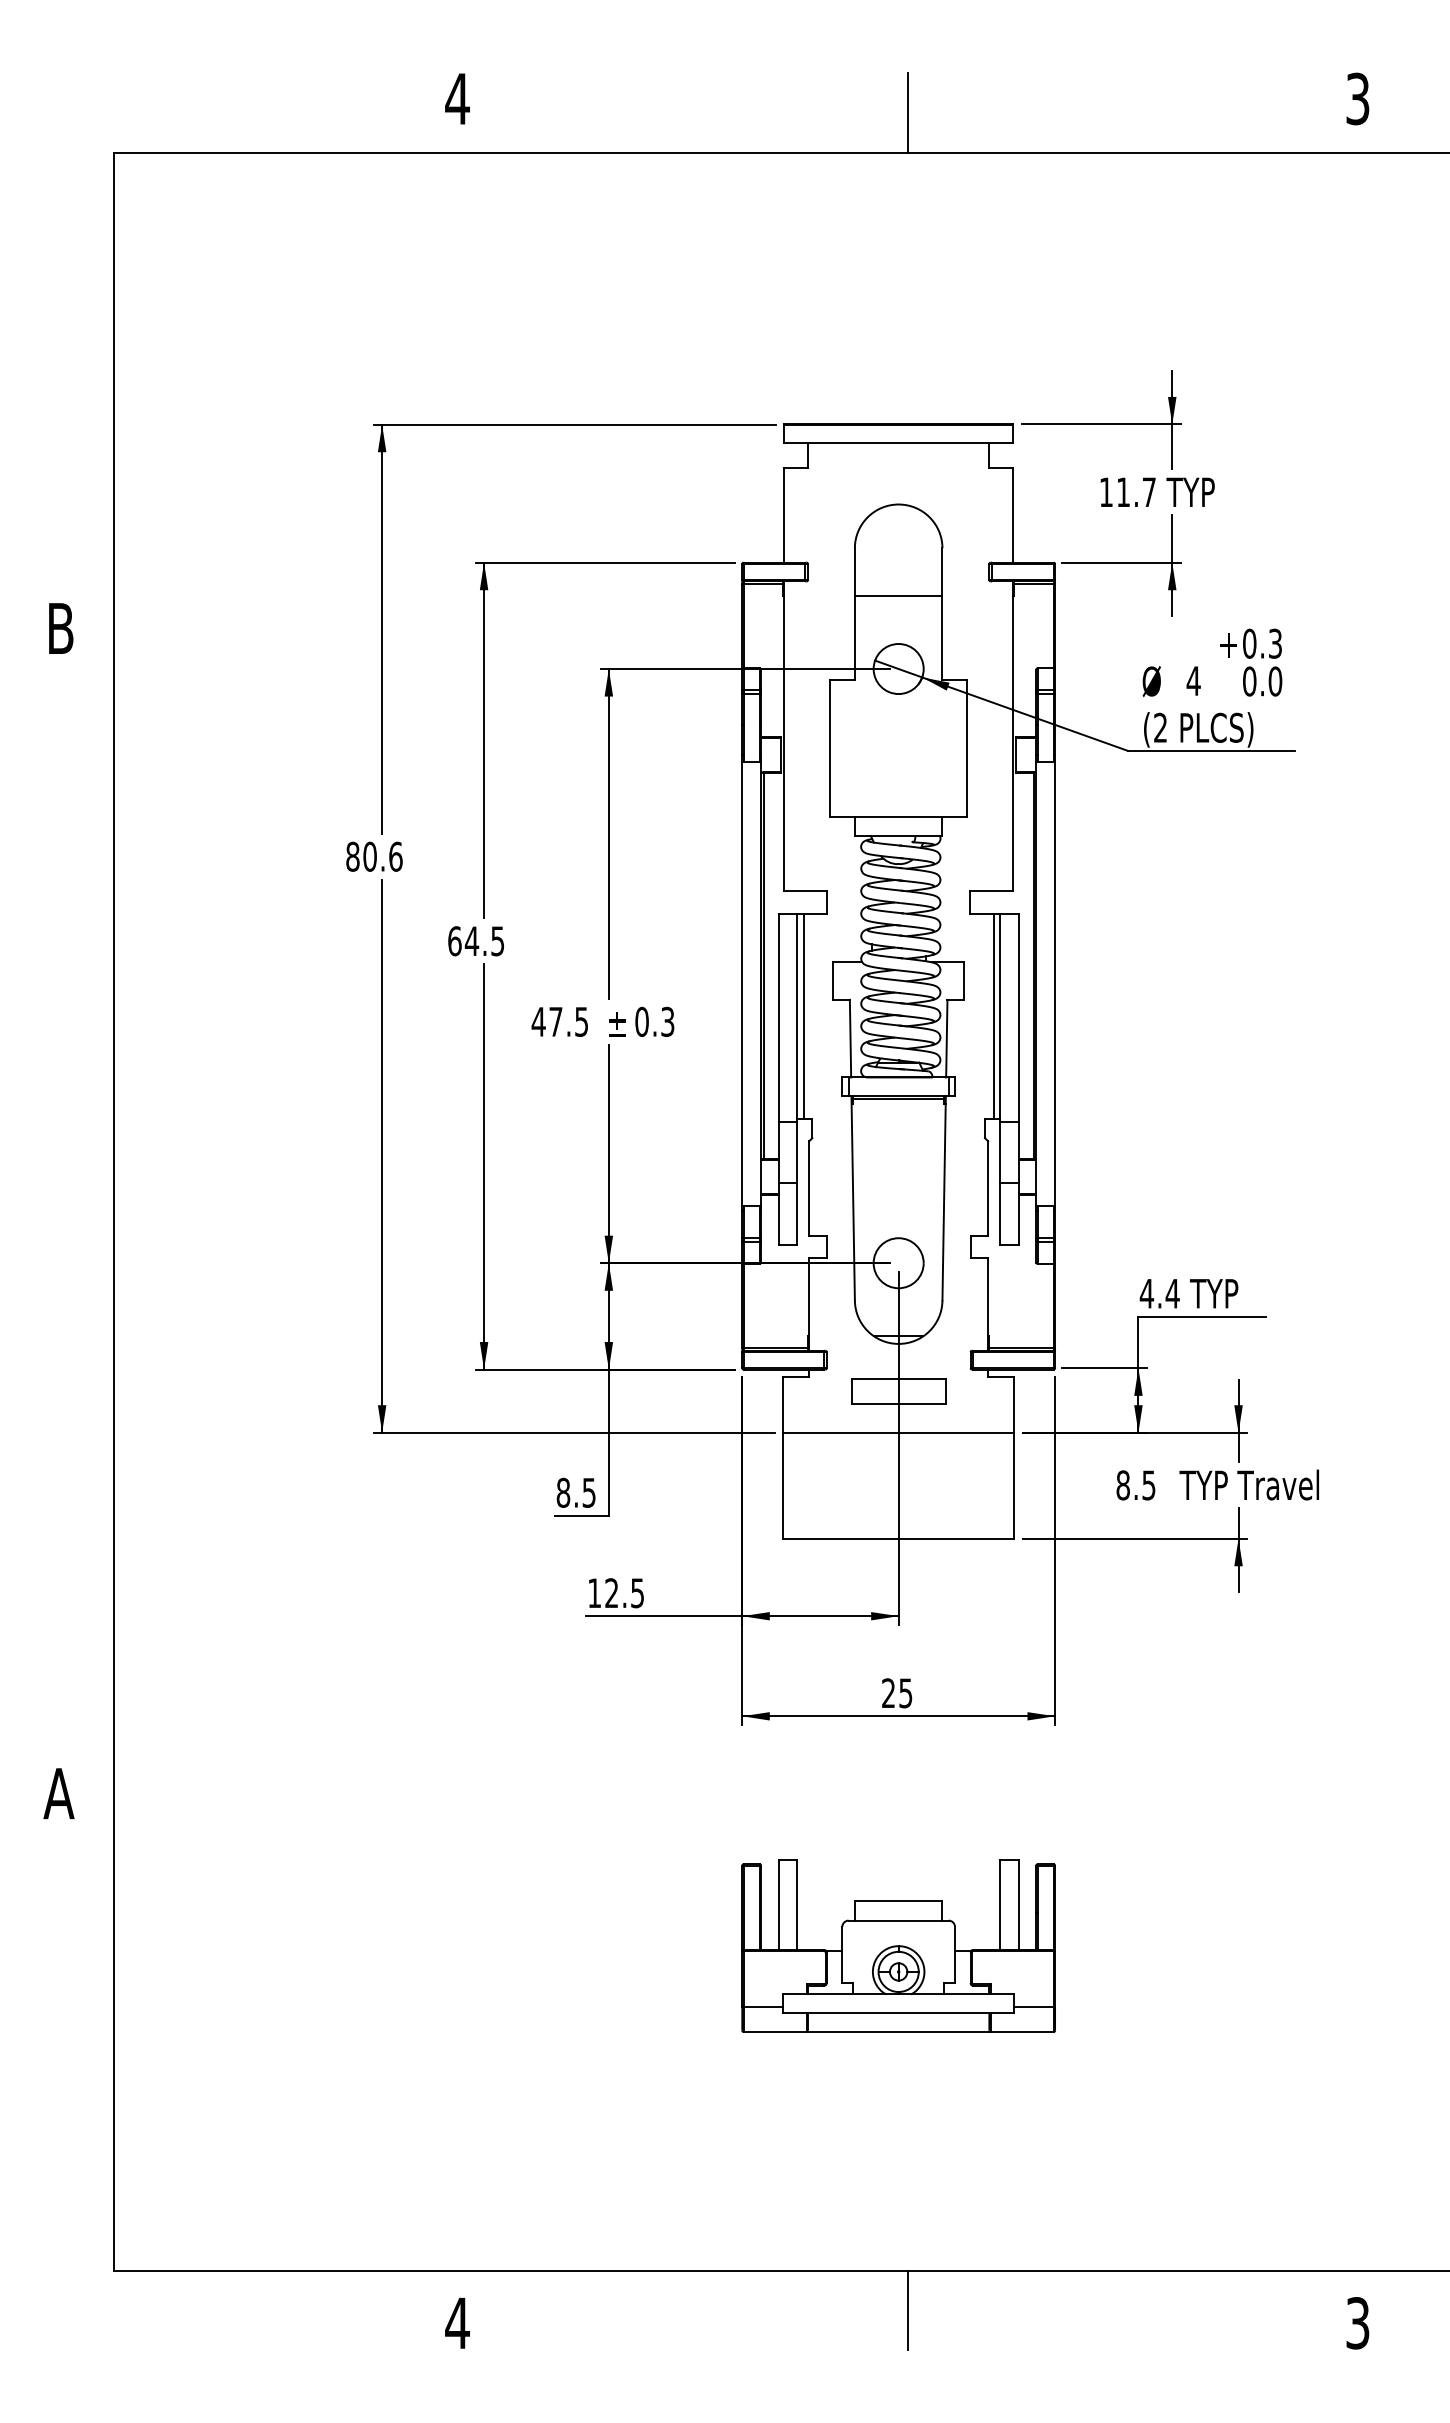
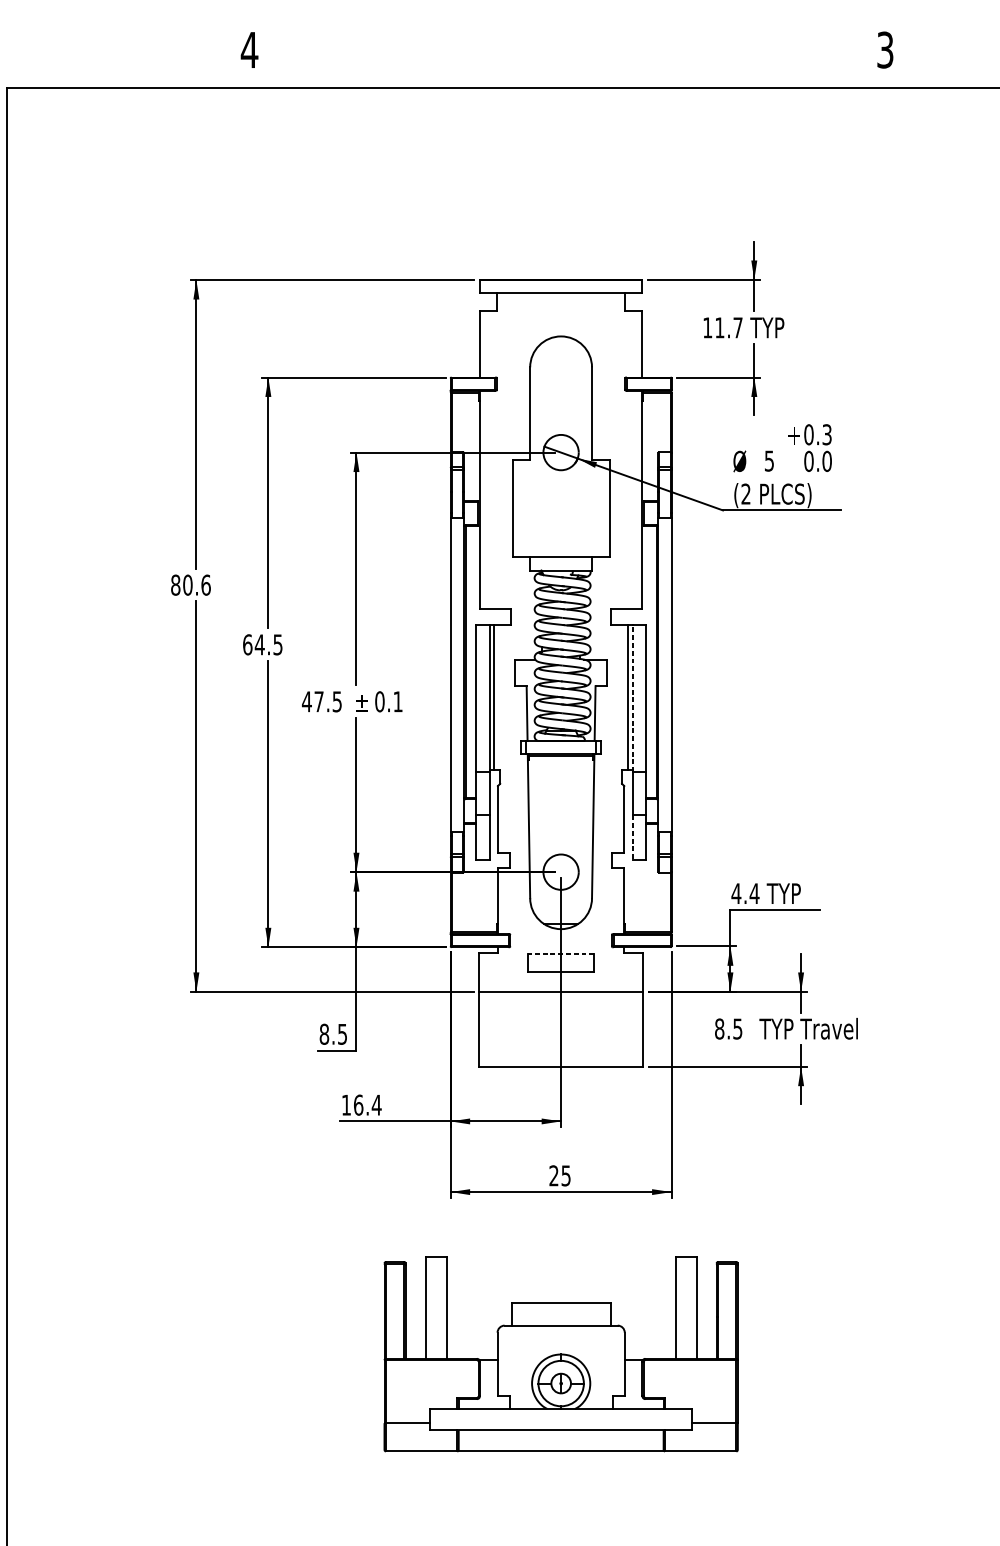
line: (908, 112) -> (568, 59), removed
line: (898, 595) -> (560, 400), removed
text: (1193, 681) -> (769, 461), 4 -> 5
line: (1000, 1017) -> (633, 698), solid -> dashed
text: (667, 1021) -> (397, 701), 0.3 -> 0.1
line: (1000, 1214) -> (633, 837), solid -> dashed
line: (898, 1378) -> (560, 953), solid -> dashed
text: (624, 1593) -> (367, 1105), 12.5 -> 16.4
part: (898, 1945) -> (560, 1353), size x1.6

